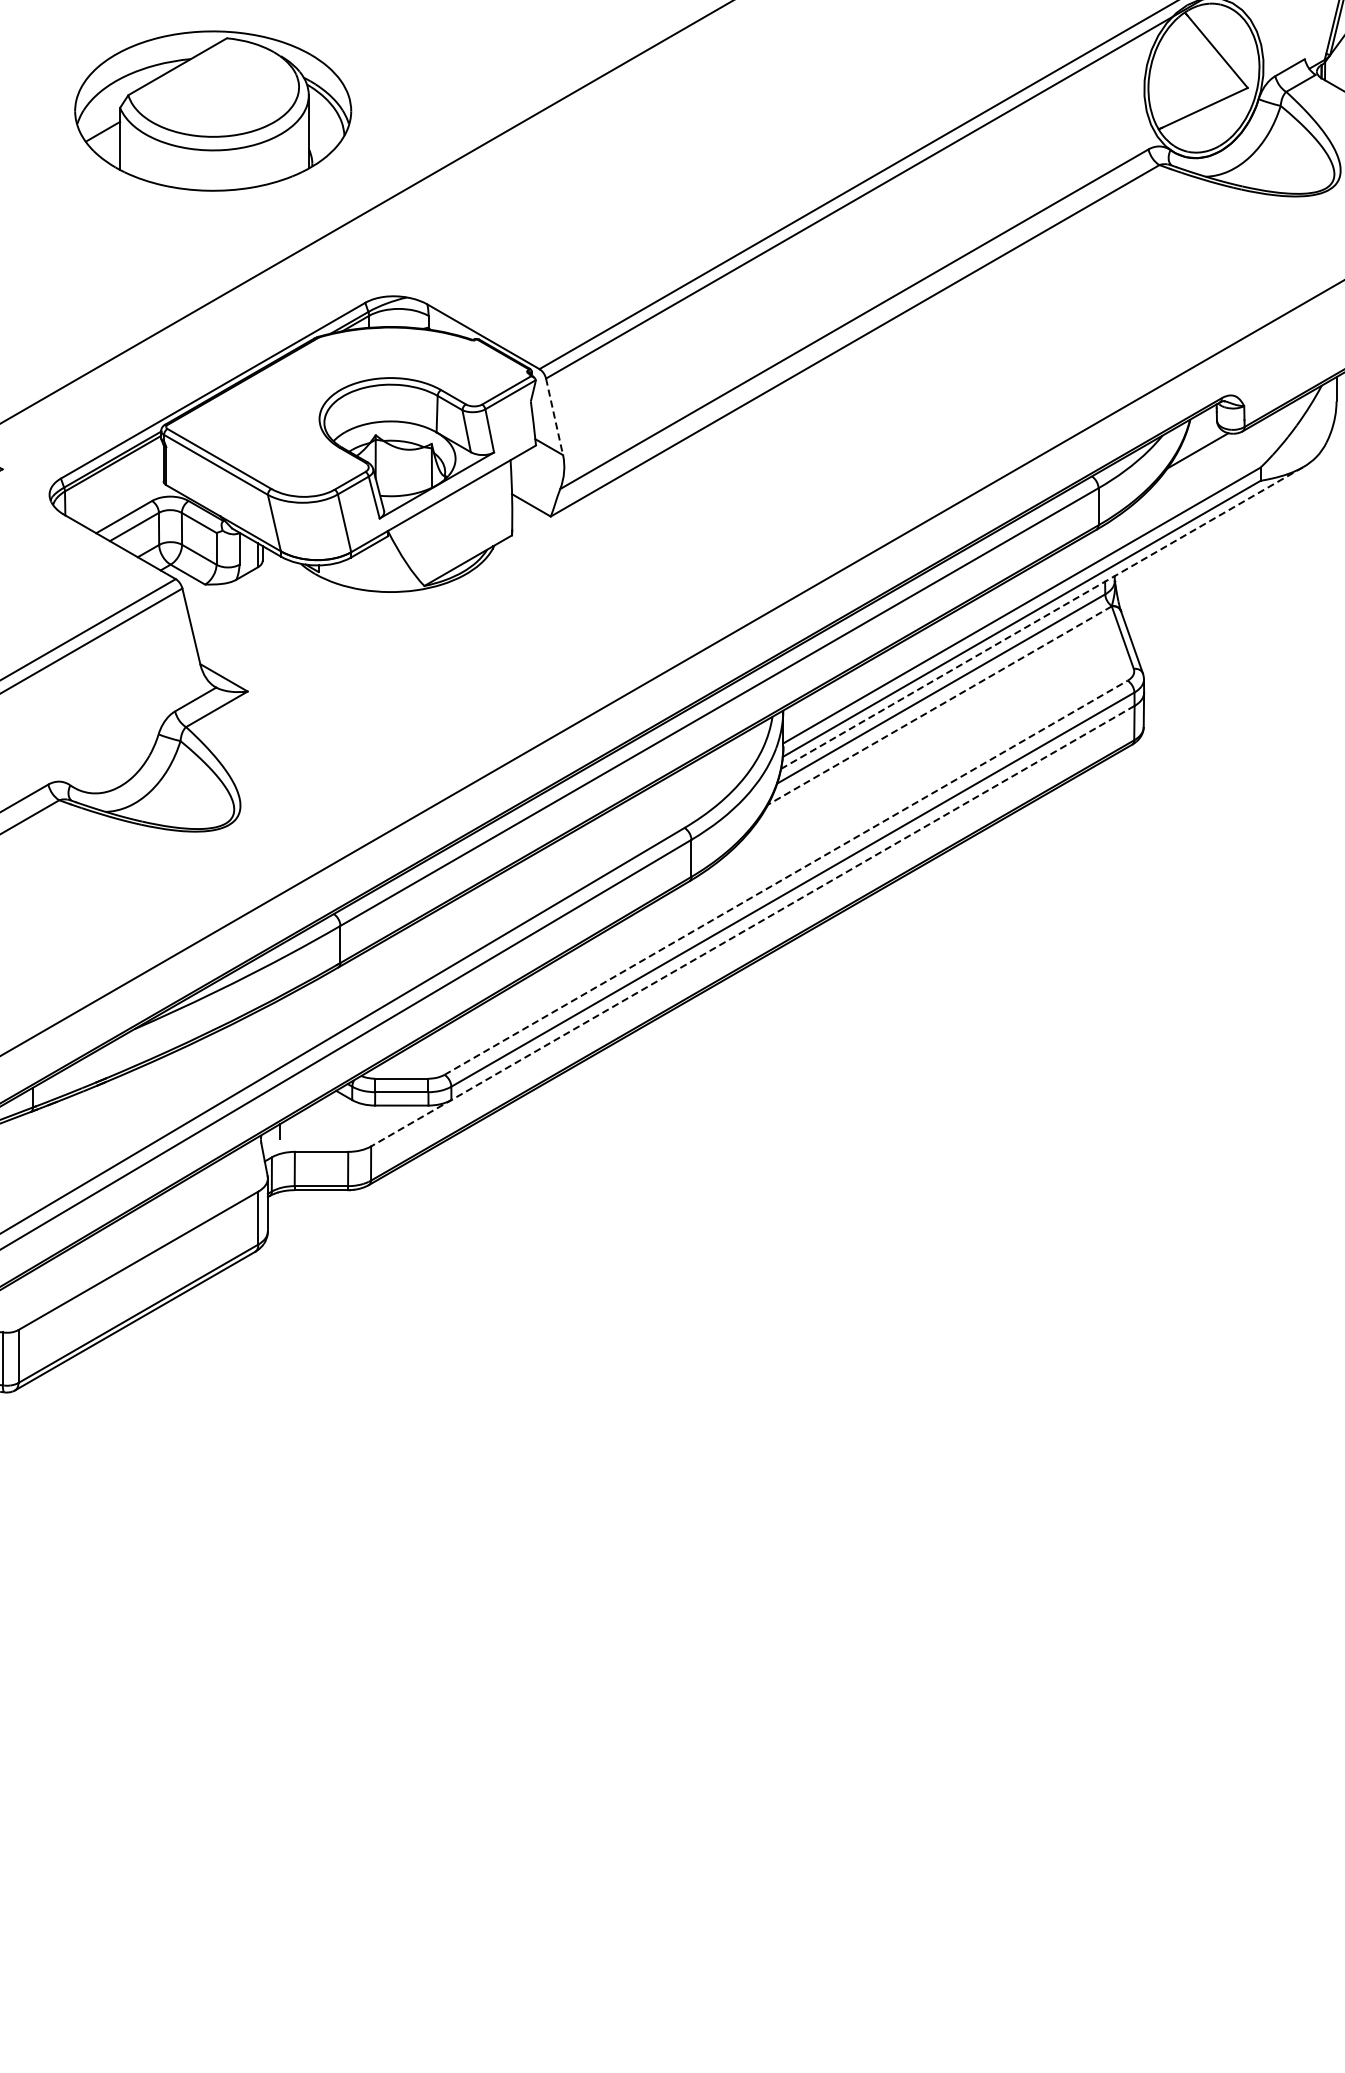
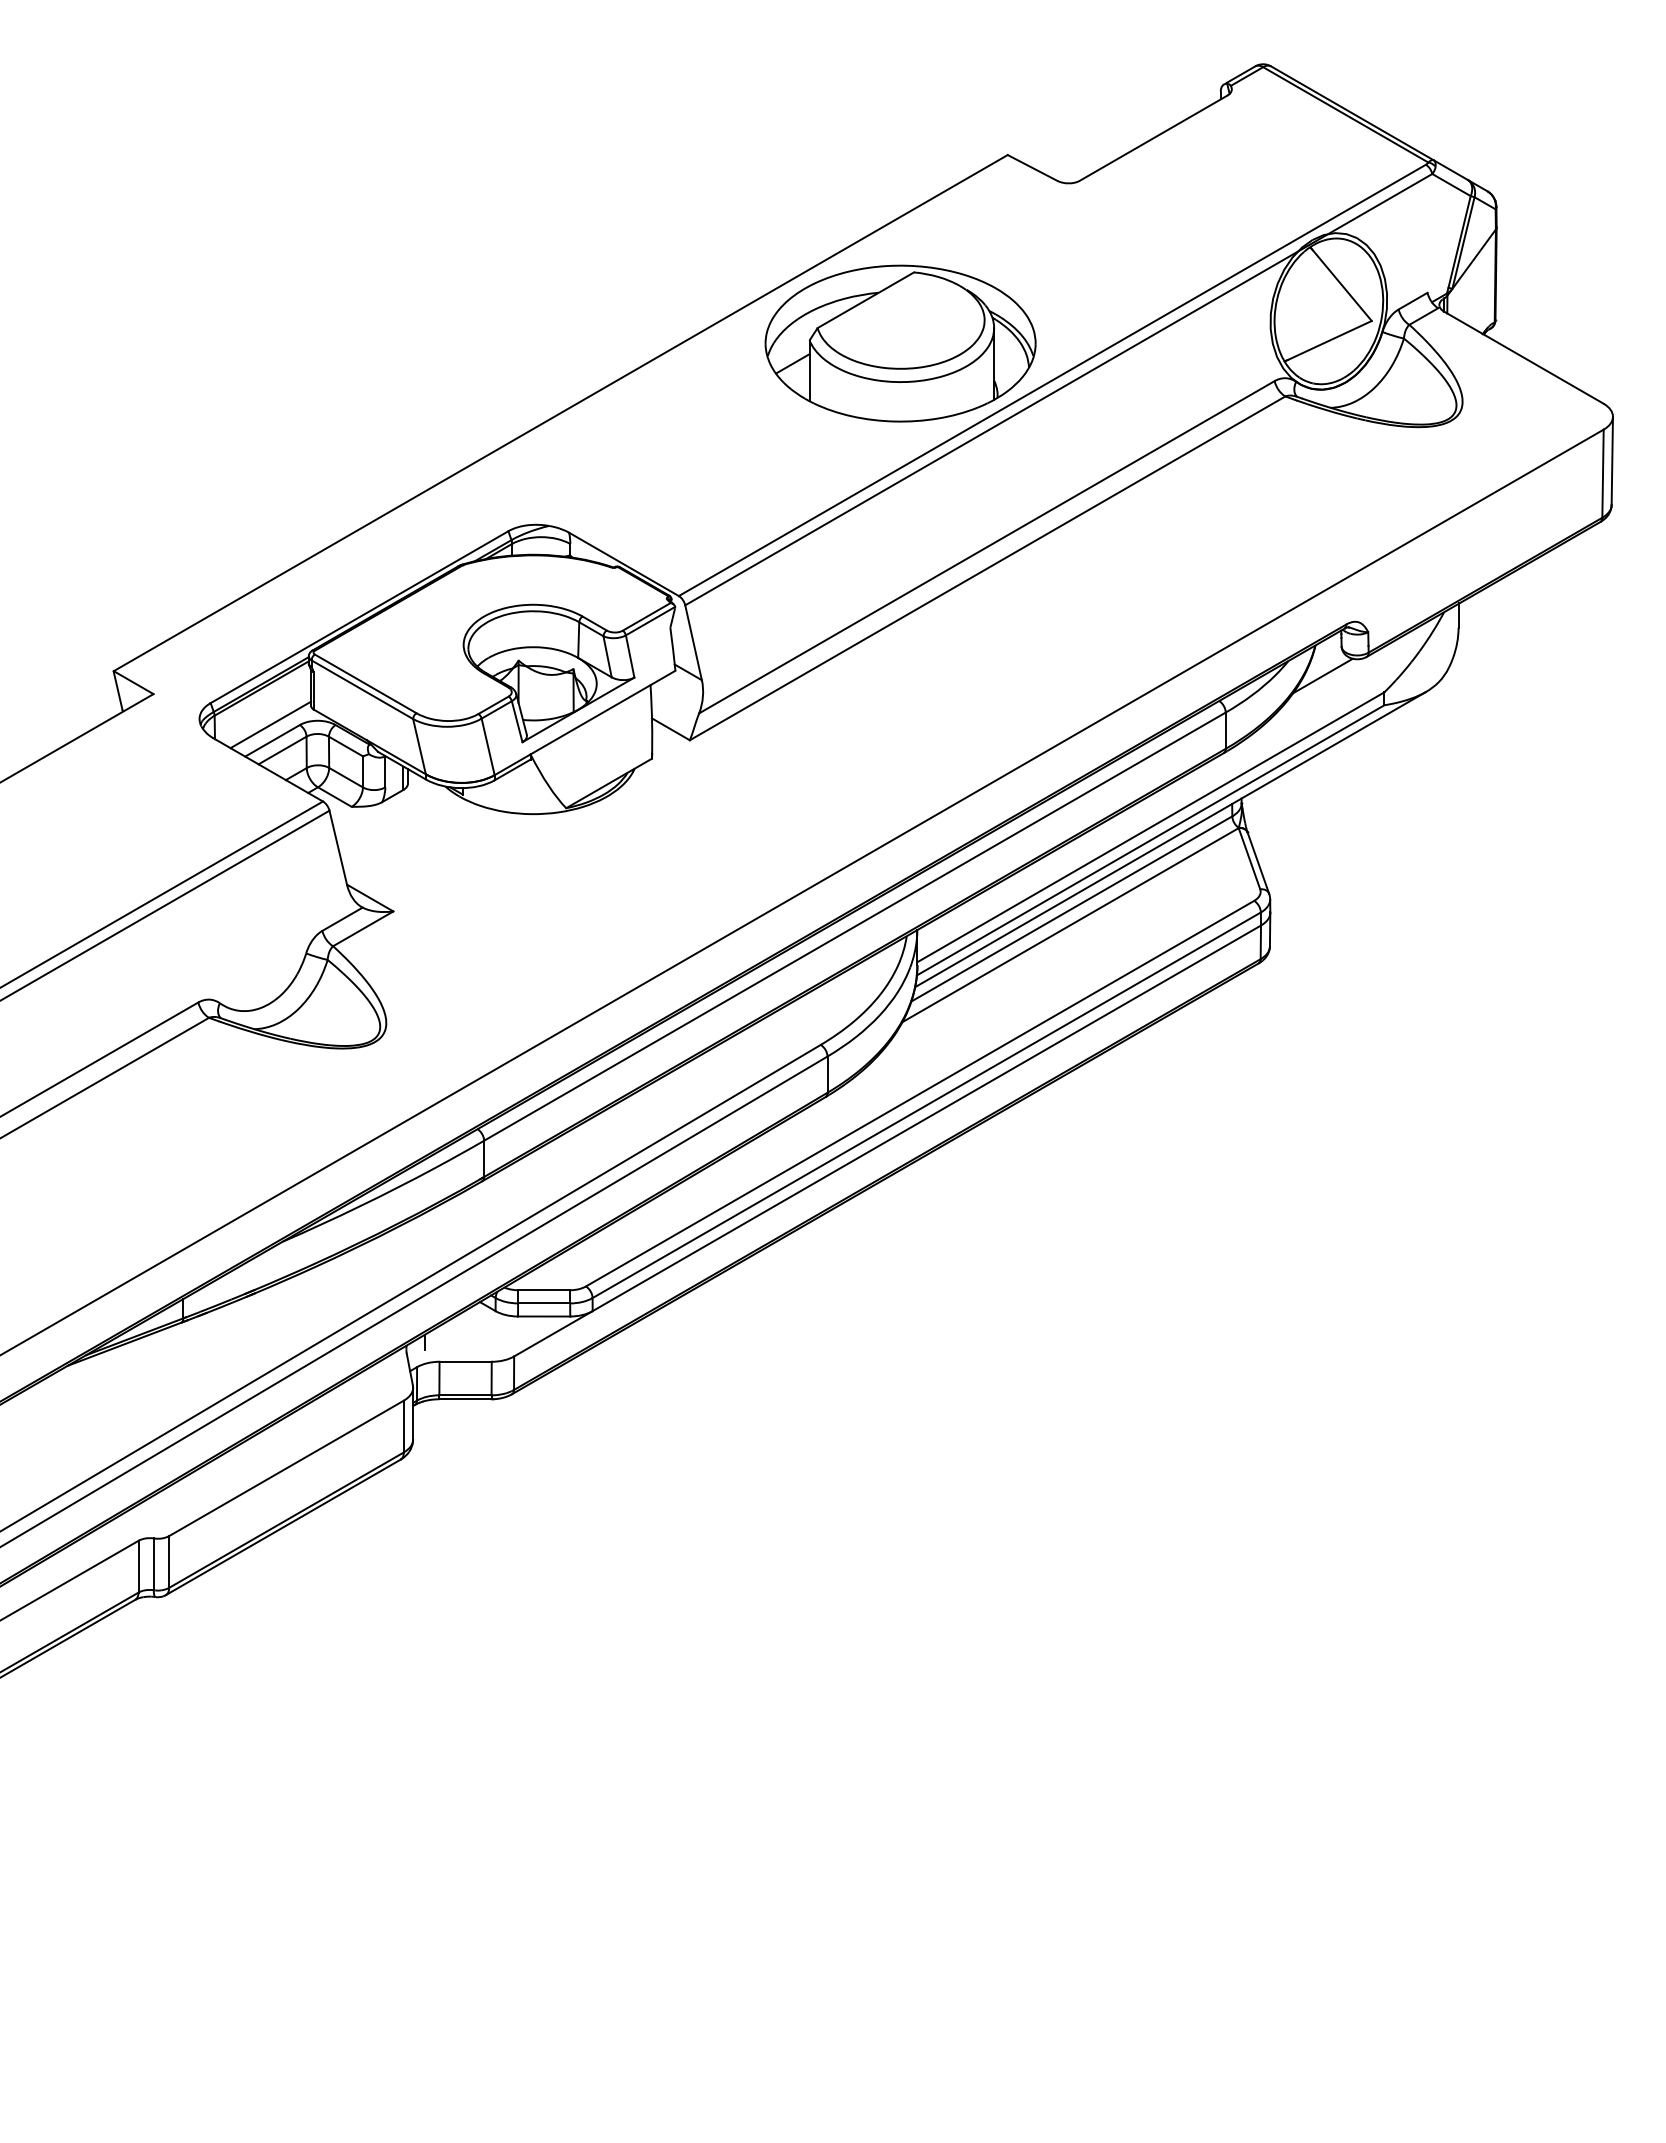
part: (213, 110) -> (900, 343), moved
line: (554, 417) -> (693, 643), dashed -> solid
line: (122, 500) -> (270, 724), added
line: (1042, 617) -> (1170, 839), dashed -> solid
line: (939, 705) -> (1070, 925), dashed -> solid
line: (786, 877) -> (920, 1093), dashed -> solid
line: (752, 926) -> (887, 1141), dashed -> solid

